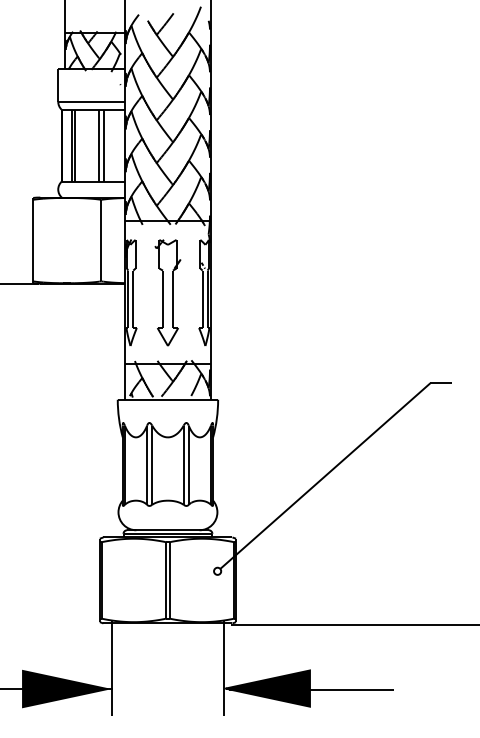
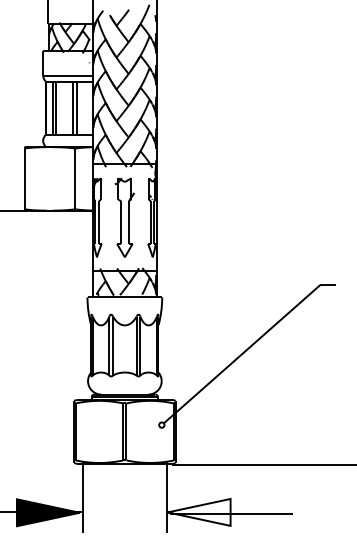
fill: (267, 688) -> (198, 512), removed

